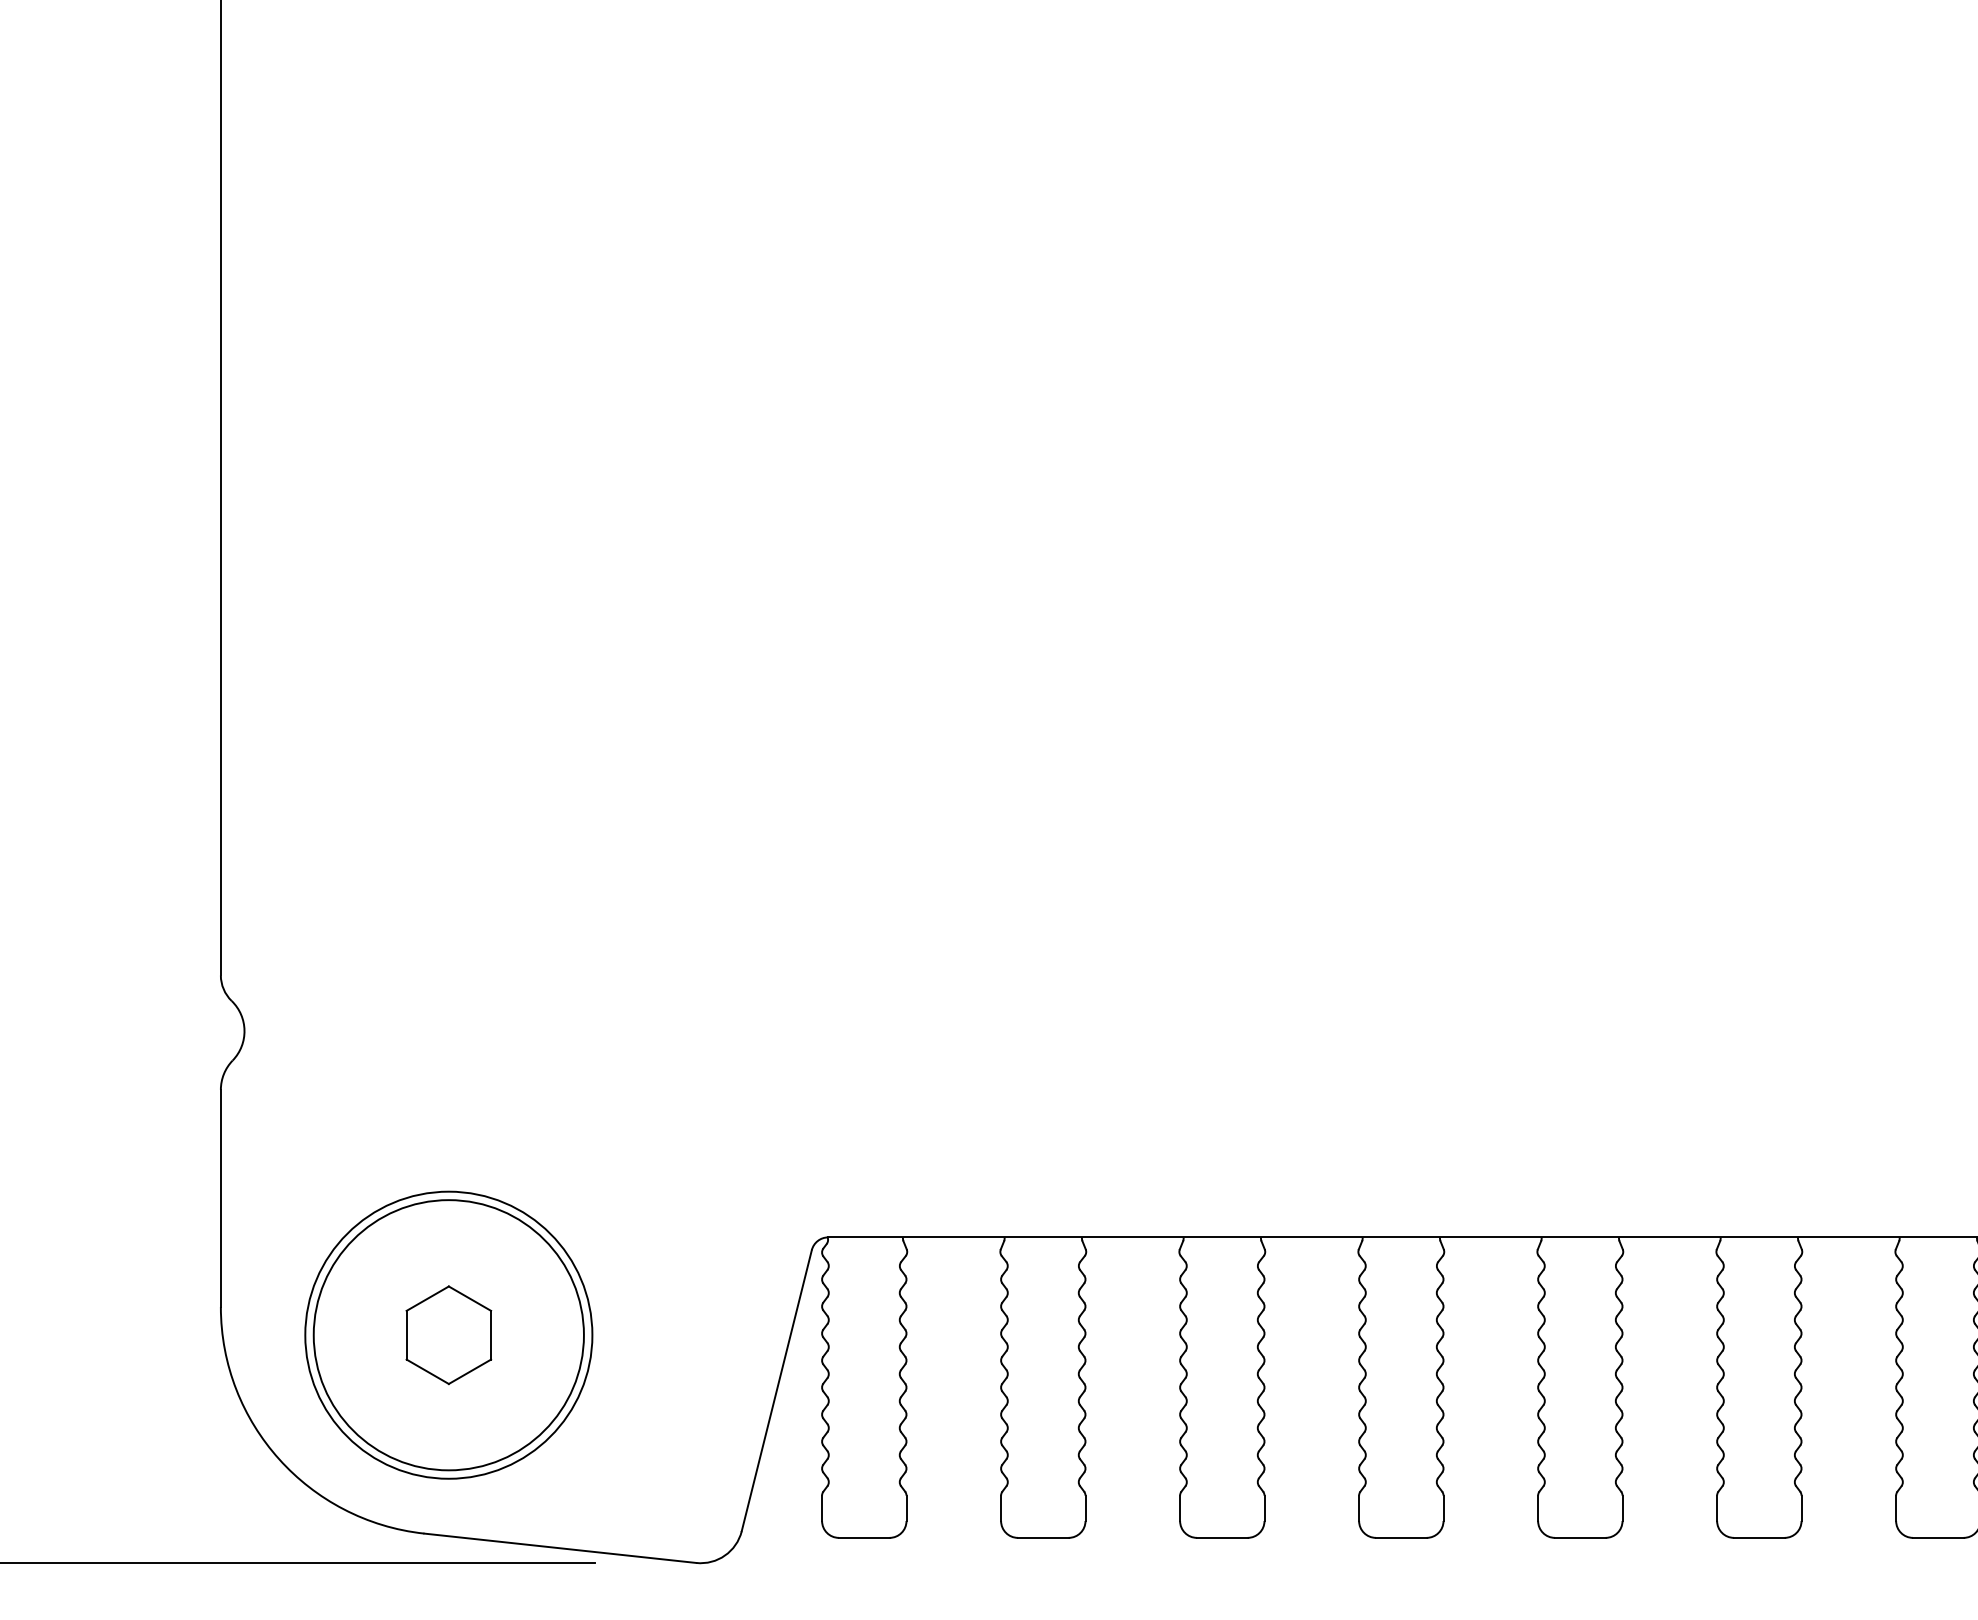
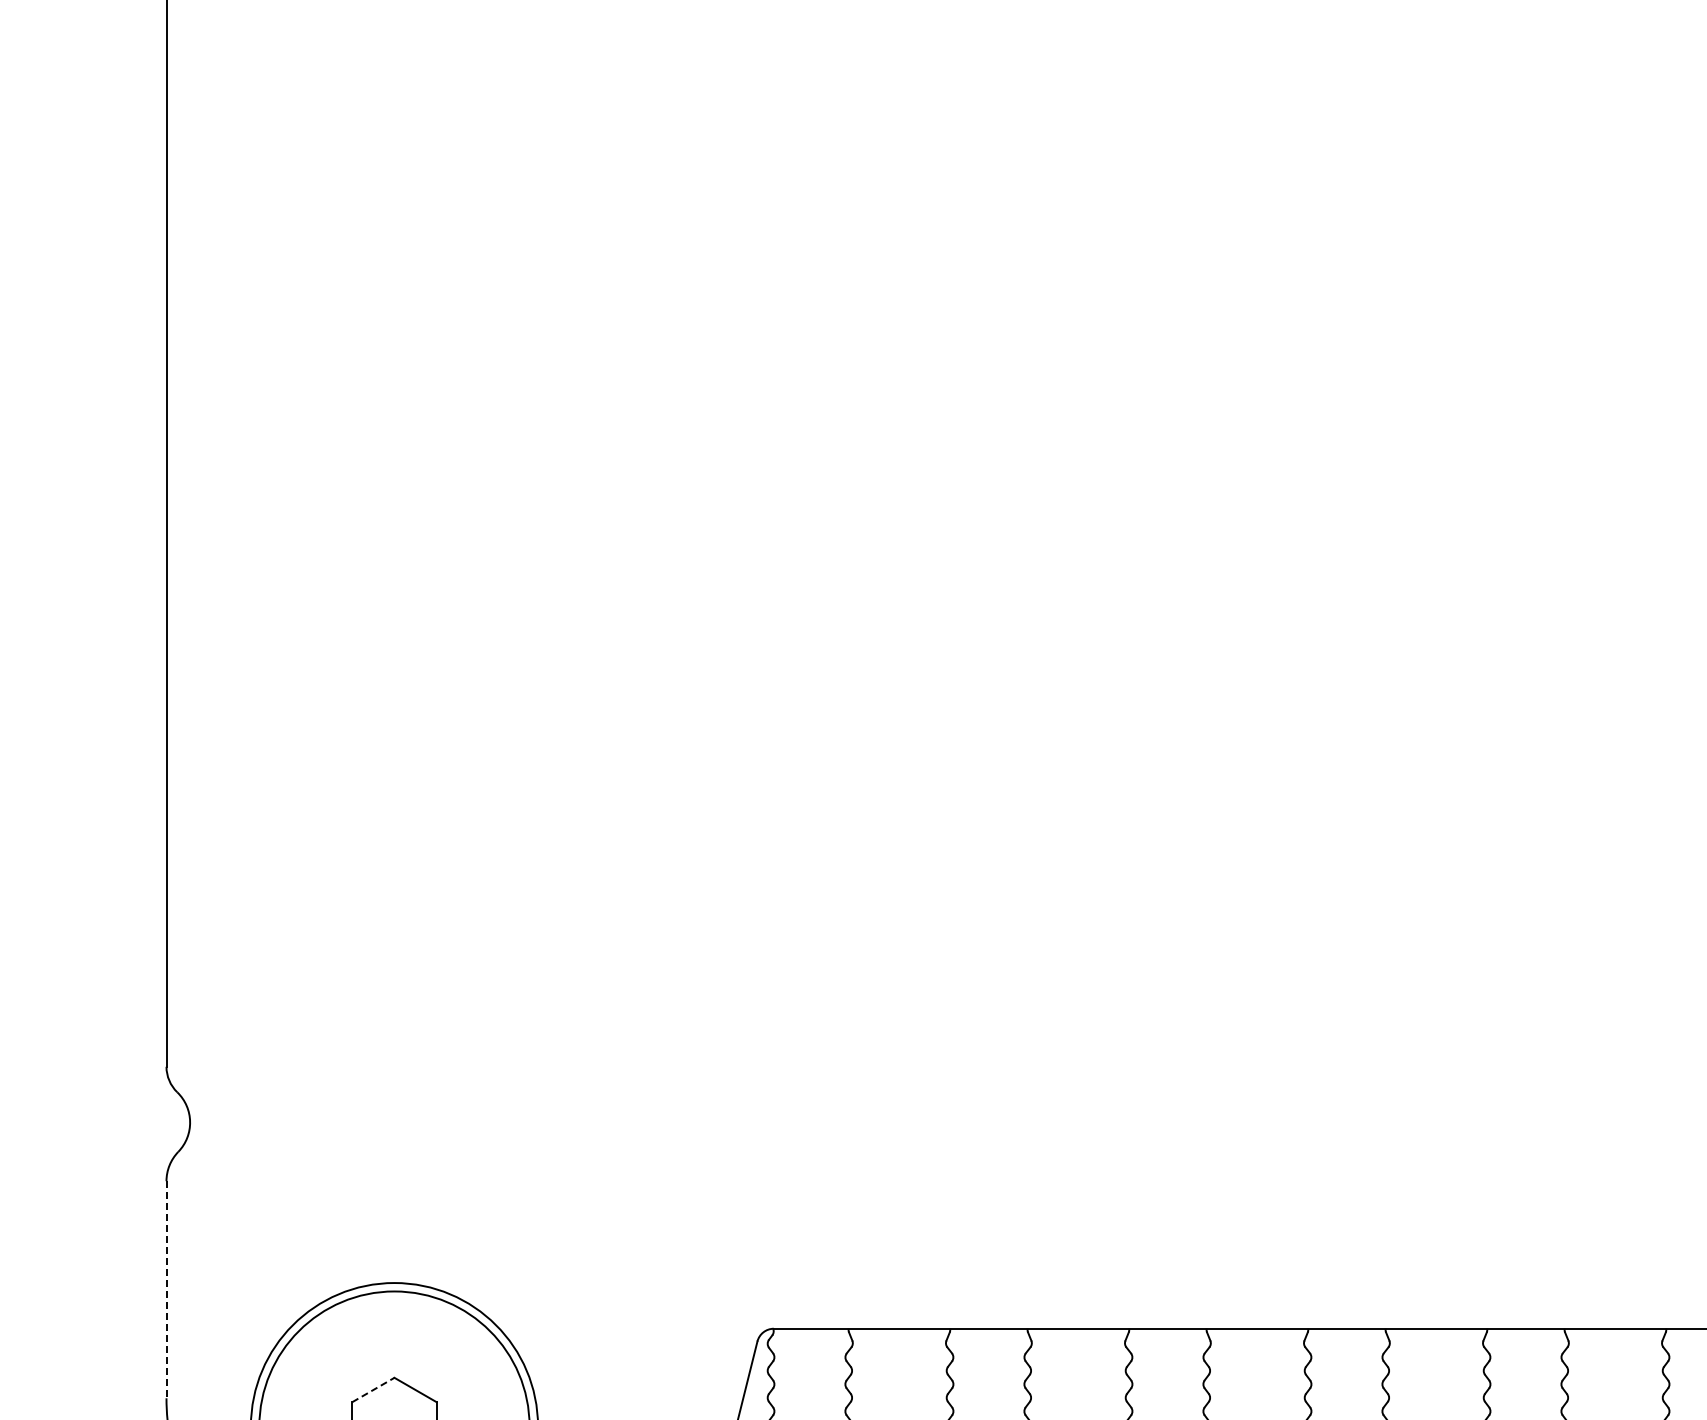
line: (220, 1198) -> (166, 1289), solid -> dashed
line: (428, 1298) -> (374, 1389), solid -> dashed

